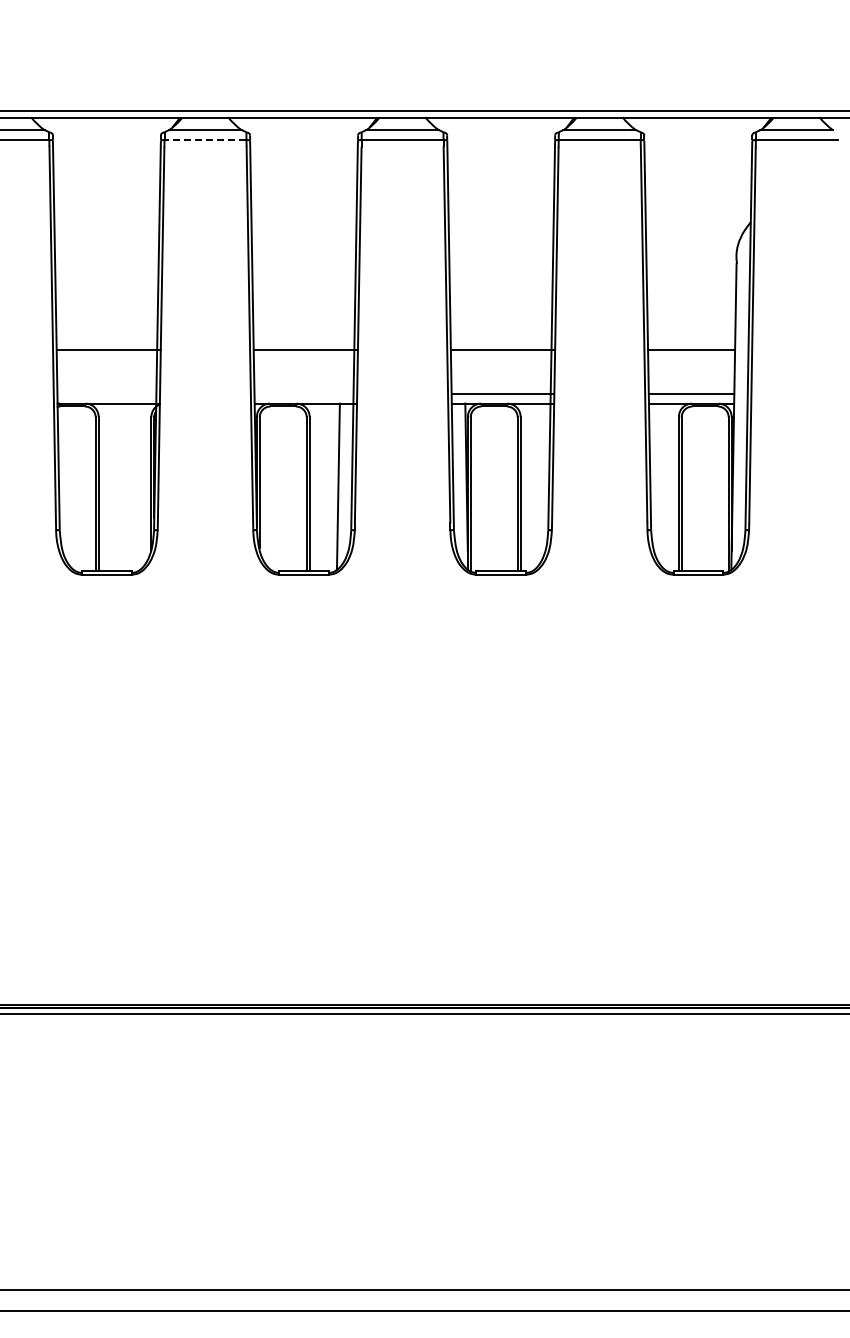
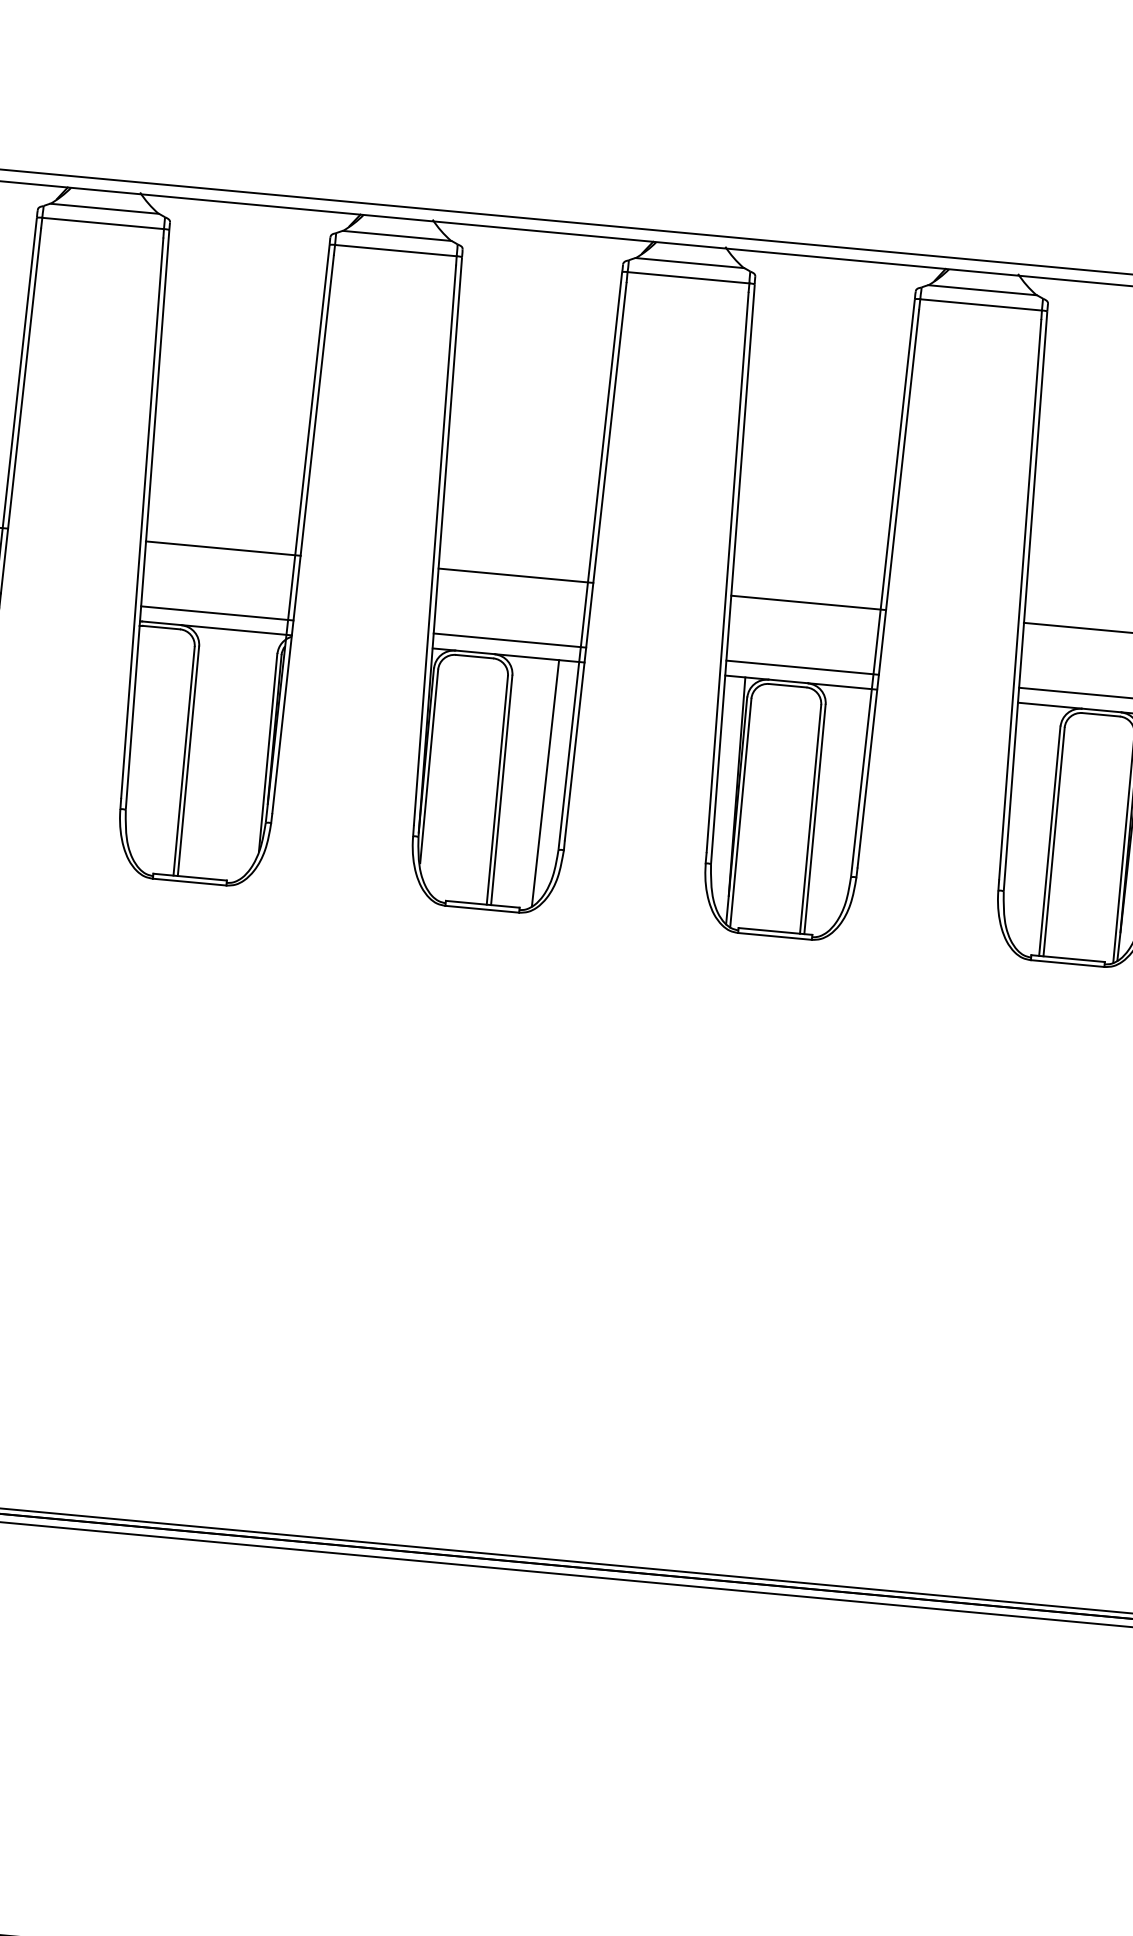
line: (205, 140) -> (395, 251), dashed -> solid
line: (108, 393) -> (216, 613), added
line: (305, 393) -> (509, 640), added

